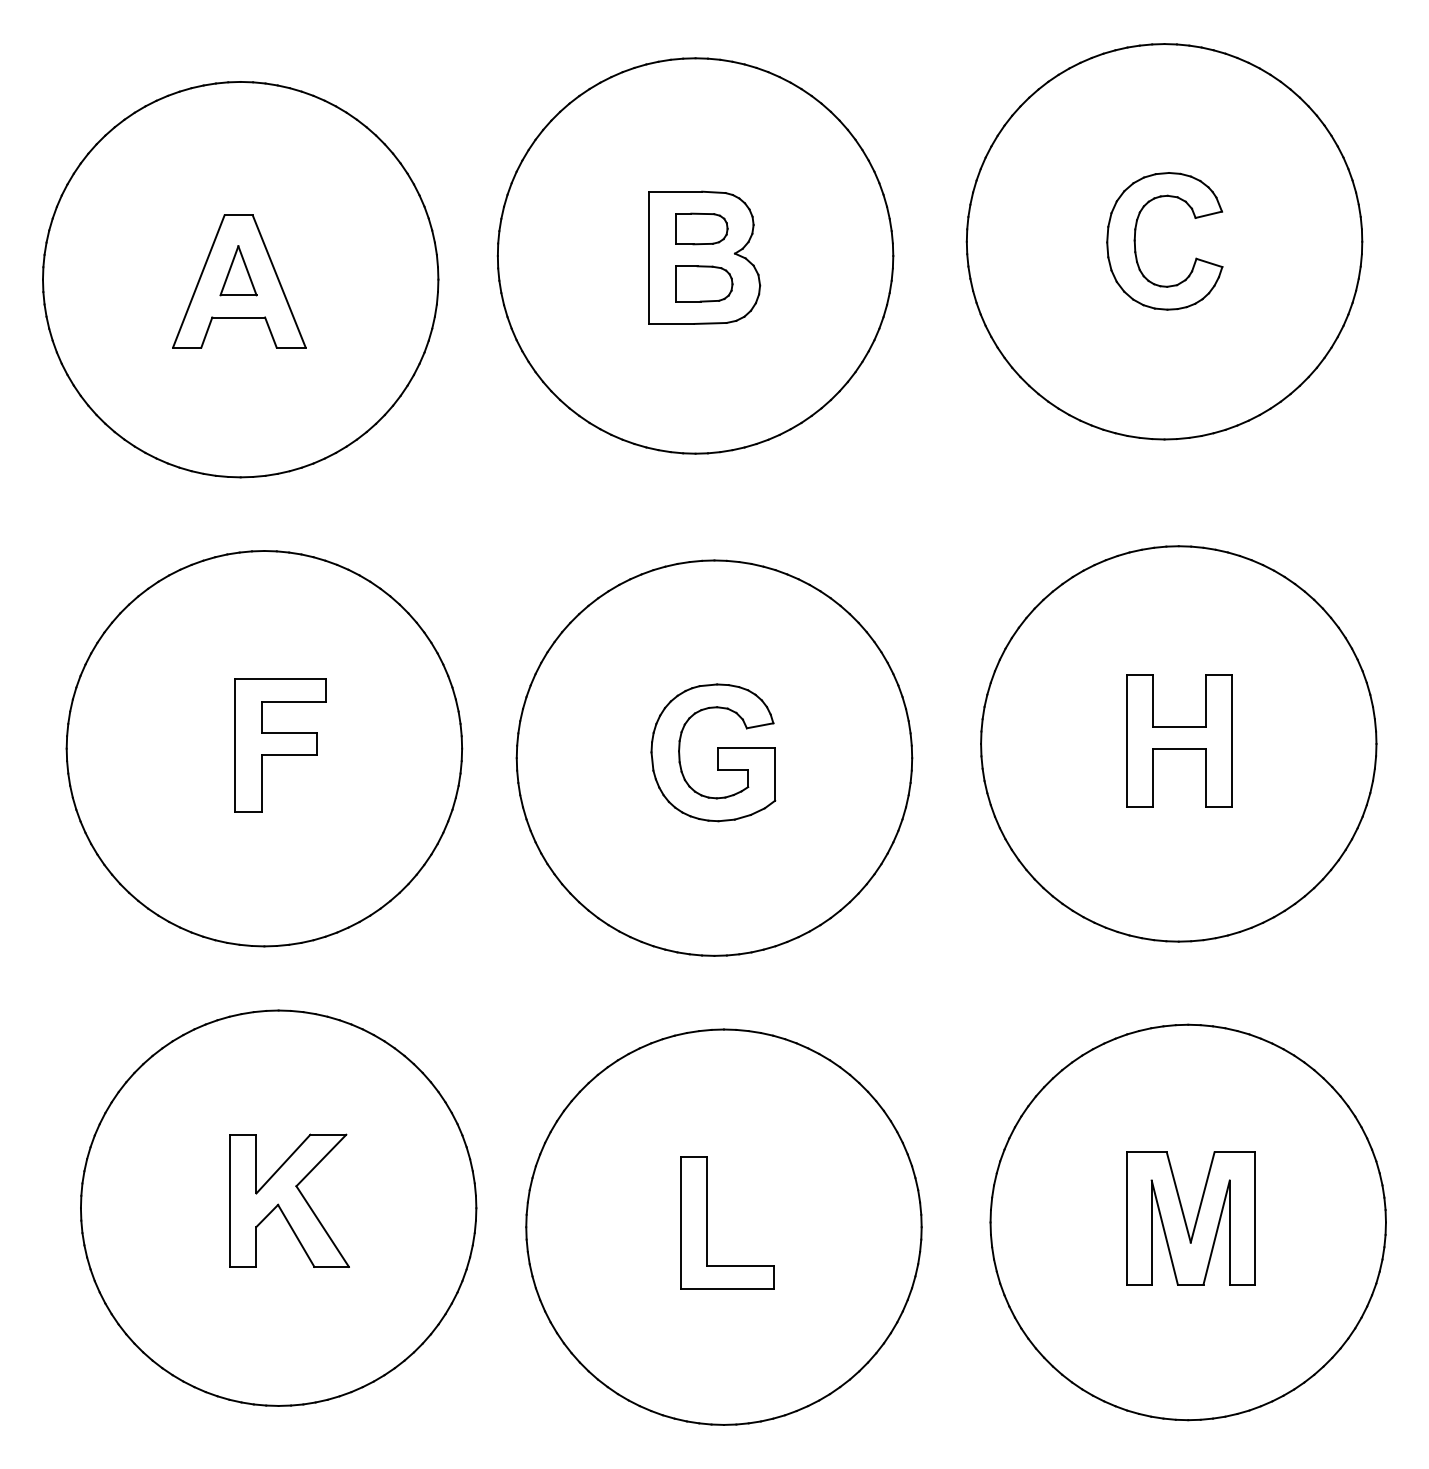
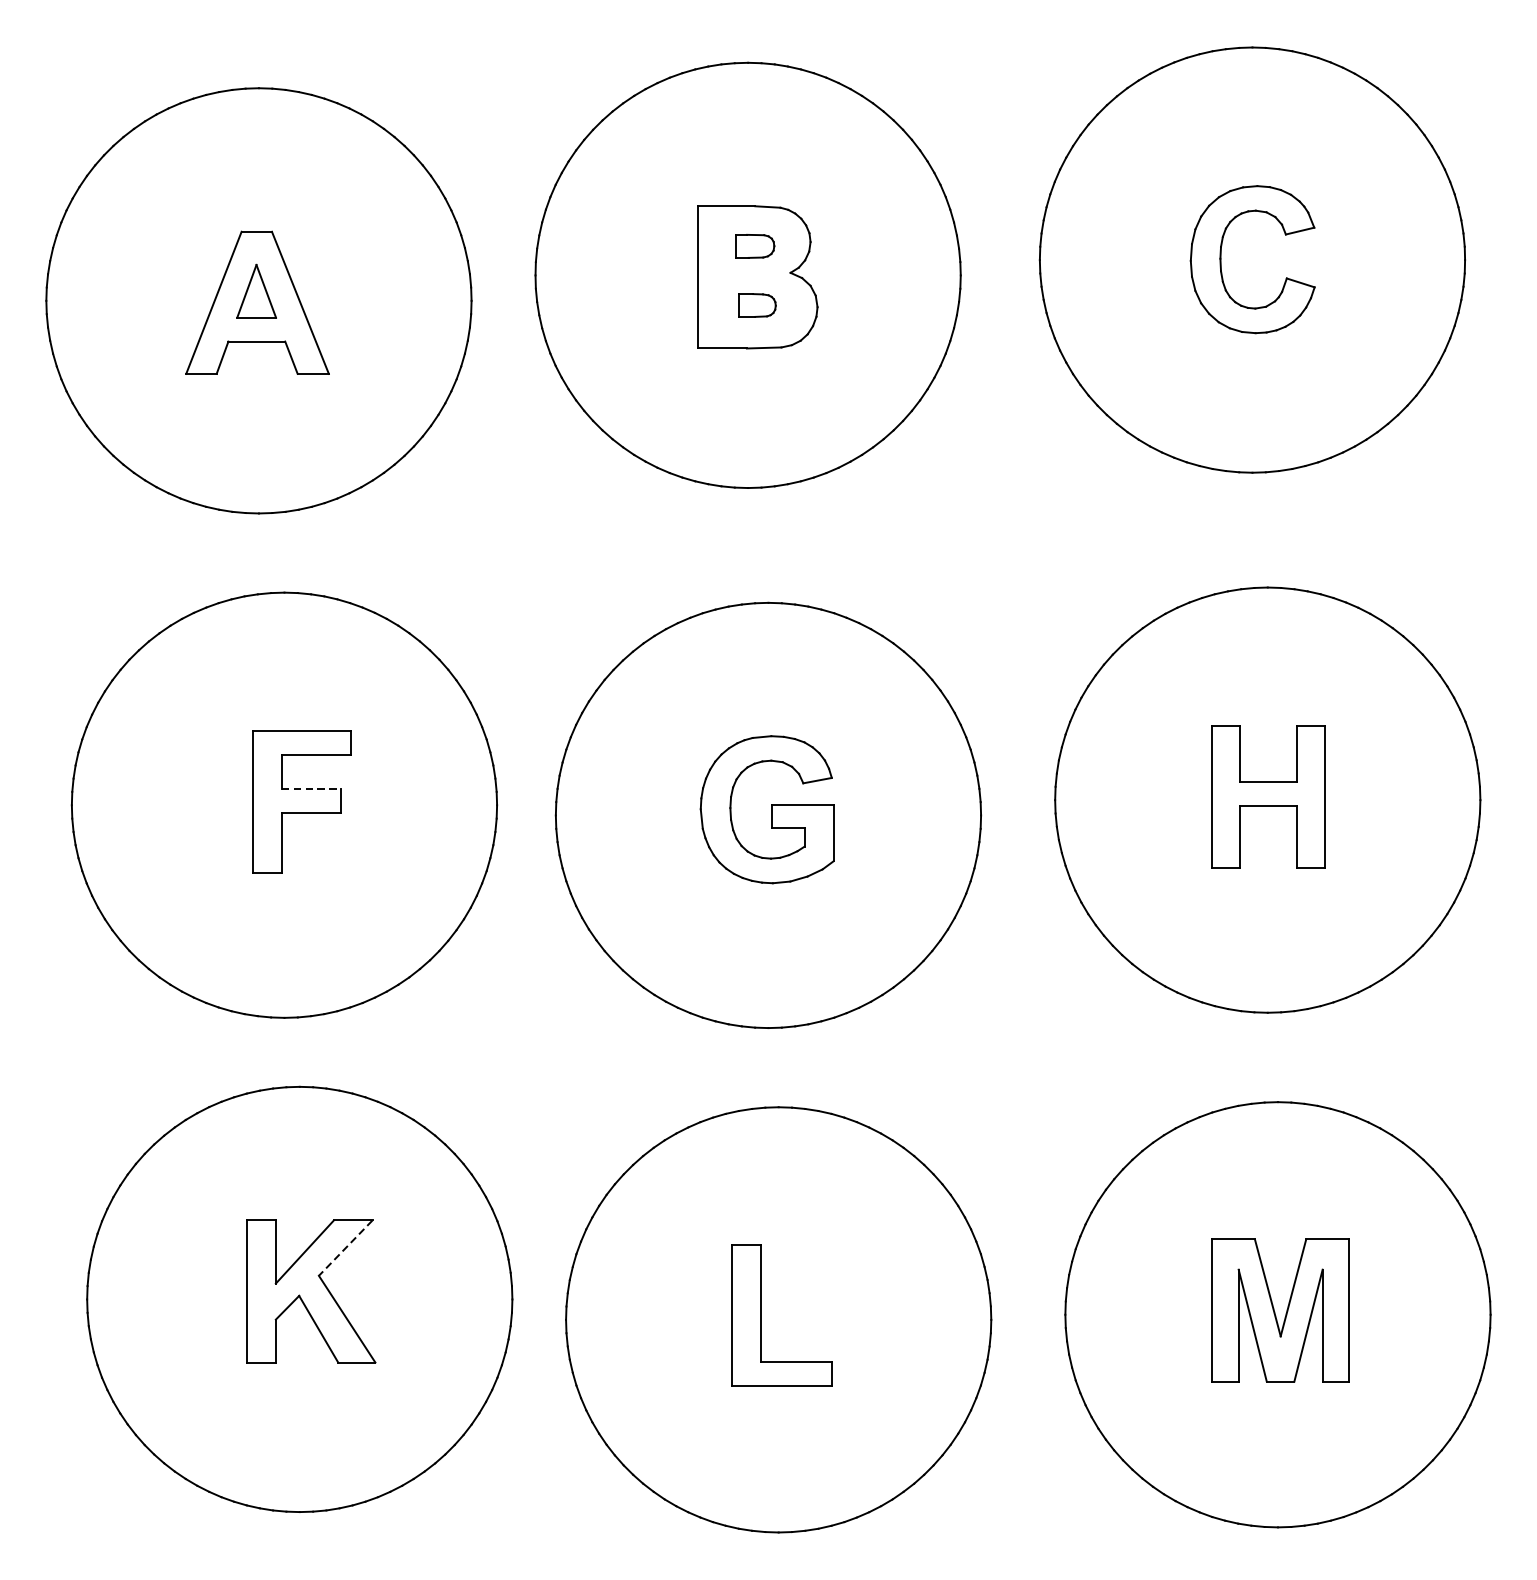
part: (701, 228) -> (754, 245), size x0.7
part: (704, 283) -> (757, 304), size x0.6
line: (289, 733) -> (311, 788), solid -> dashed
line: (321, 1160) -> (345, 1248), solid -> dashed

